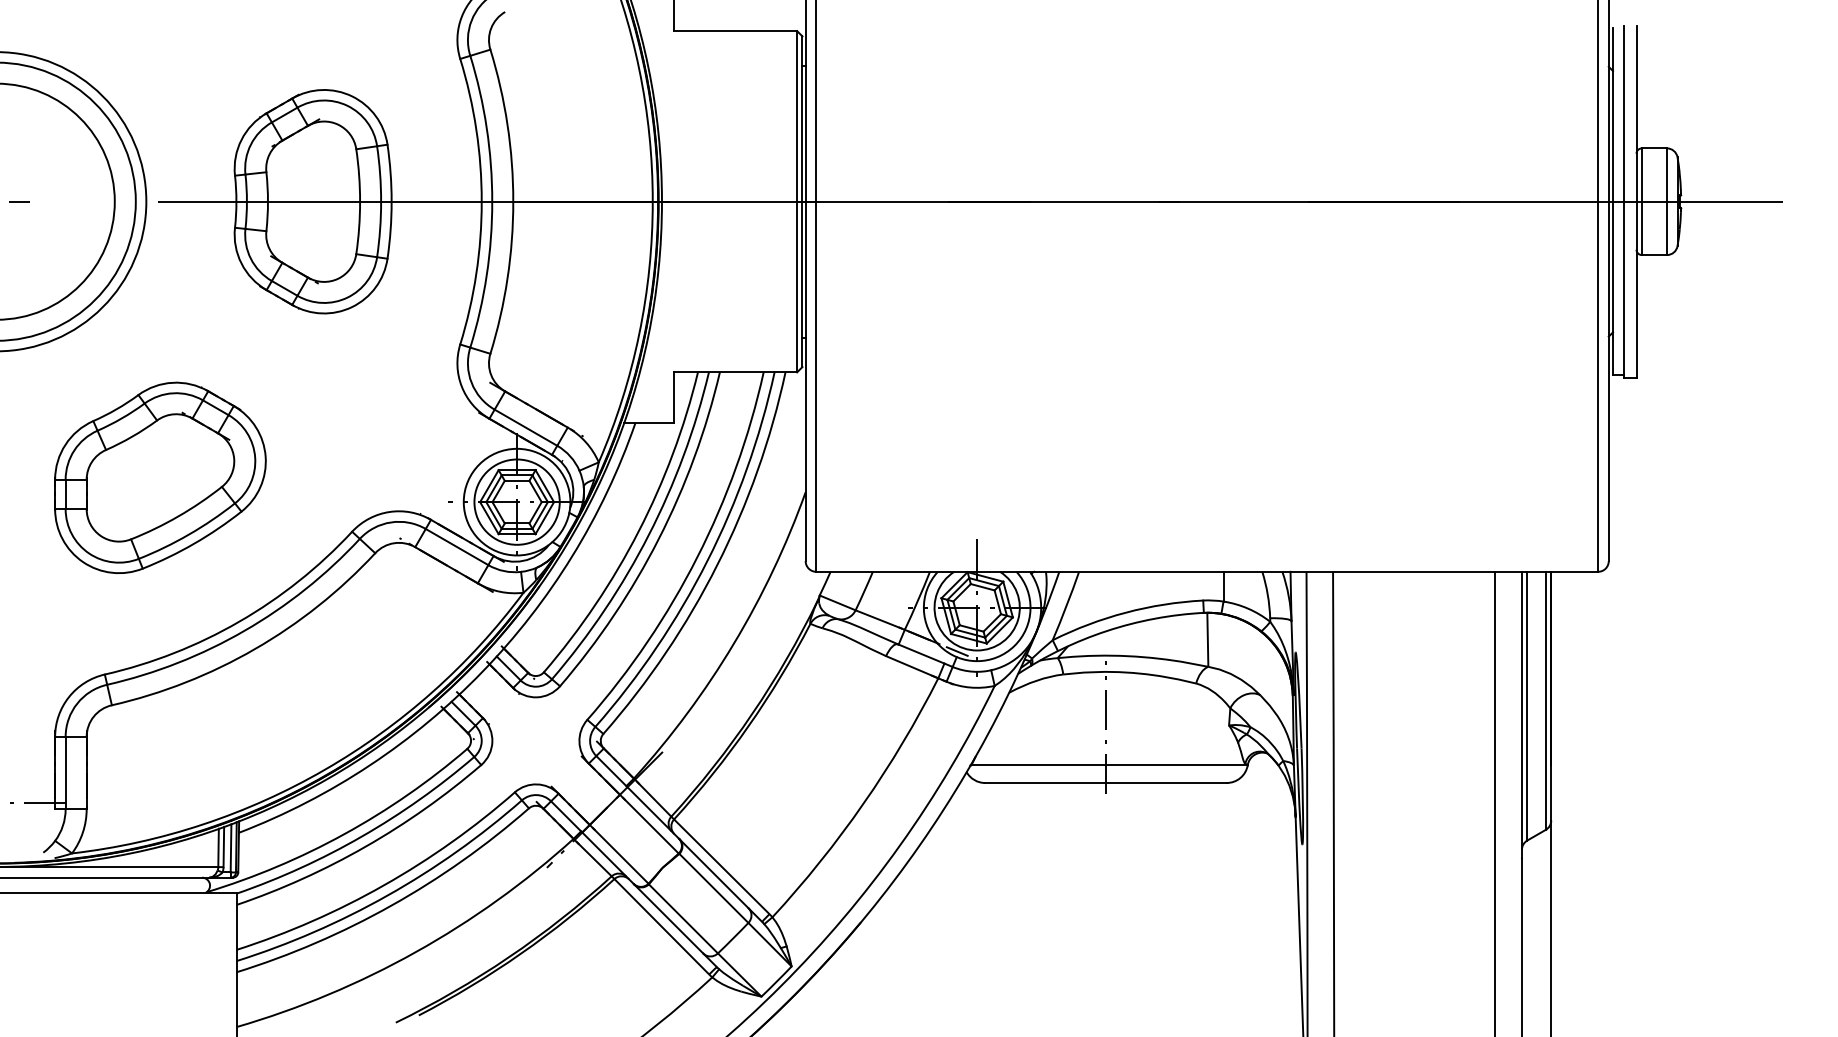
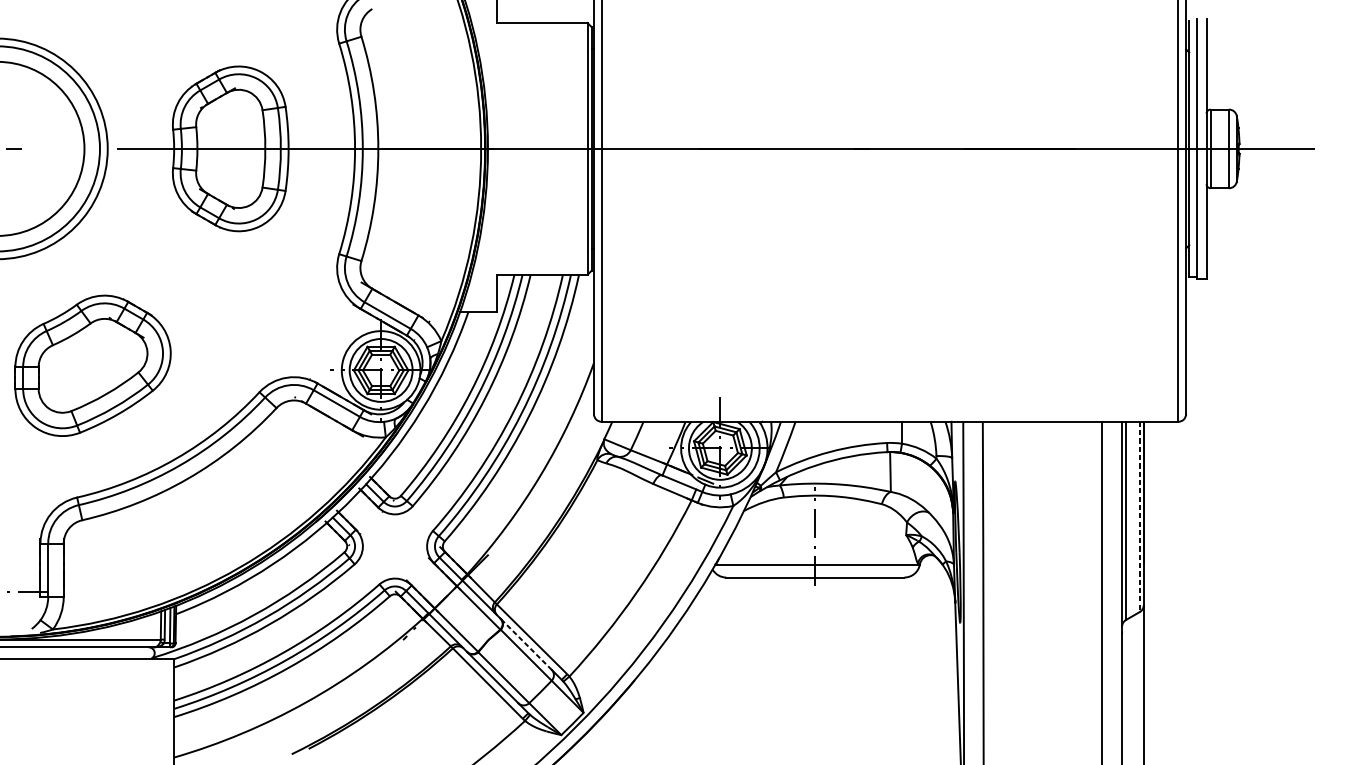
part: (160, 477) -> (93, 365), moved
line: (1545, 700) -> (1139, 516), solid -> dashed
line: (714, 873) -> (526, 644), solid -> dashed

